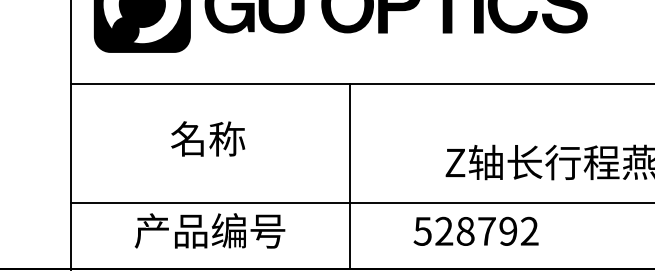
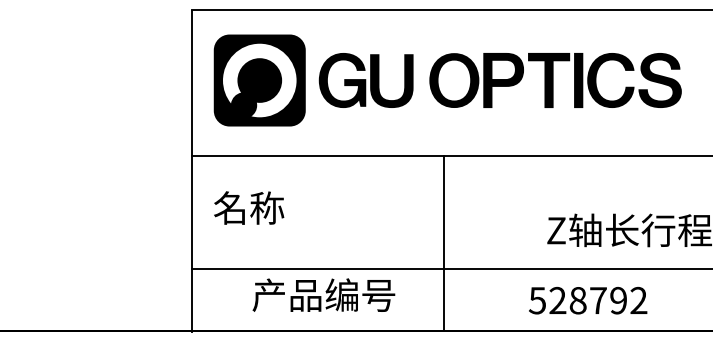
text: (208, 138) -> (249, 207), moved
line: (349, 176) -> (443, 243), moved
text: (476, 231) -> (588, 300), moved

